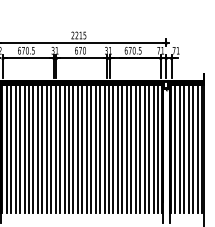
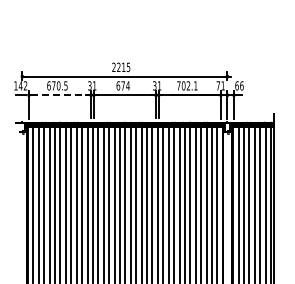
text: (84, 50) -> (127, 85), 670 -> 674
text: (133, 50) -> (187, 85), 670.5 -> 702.1
text: (176, 50) -> (239, 85), 71 -> 66
line: (28, 58) -> (59, 95), solid -> dashed

